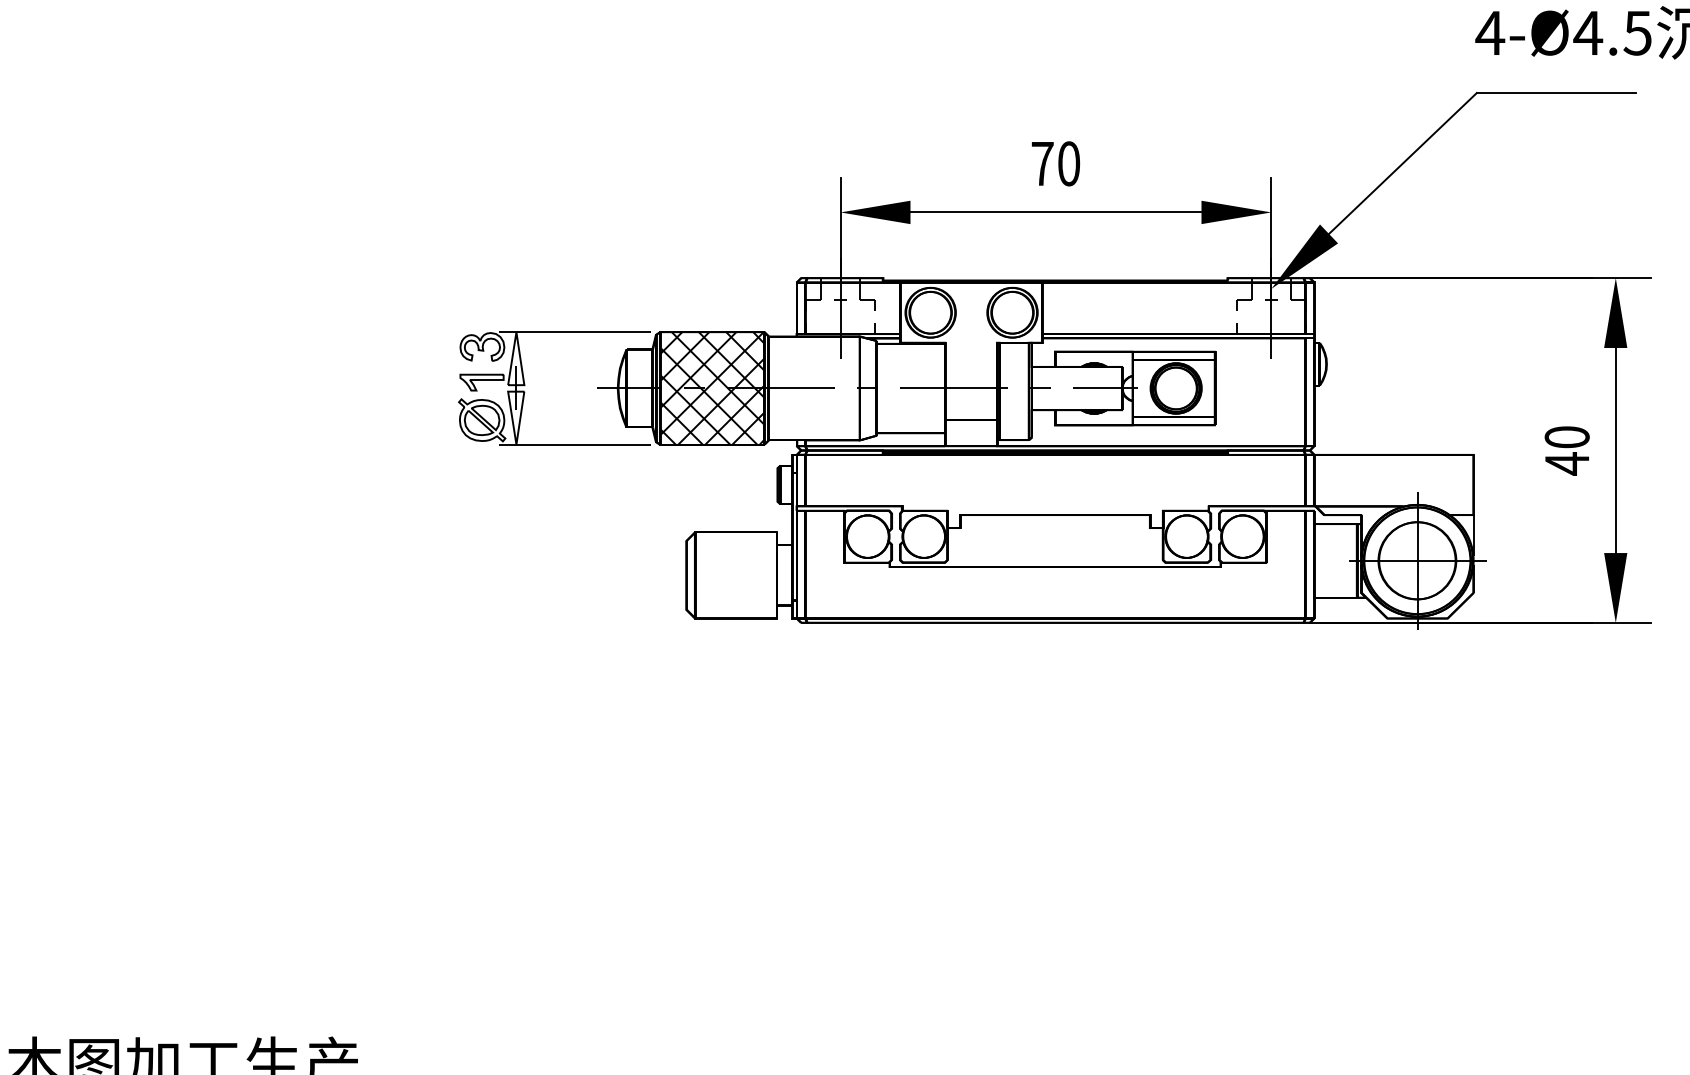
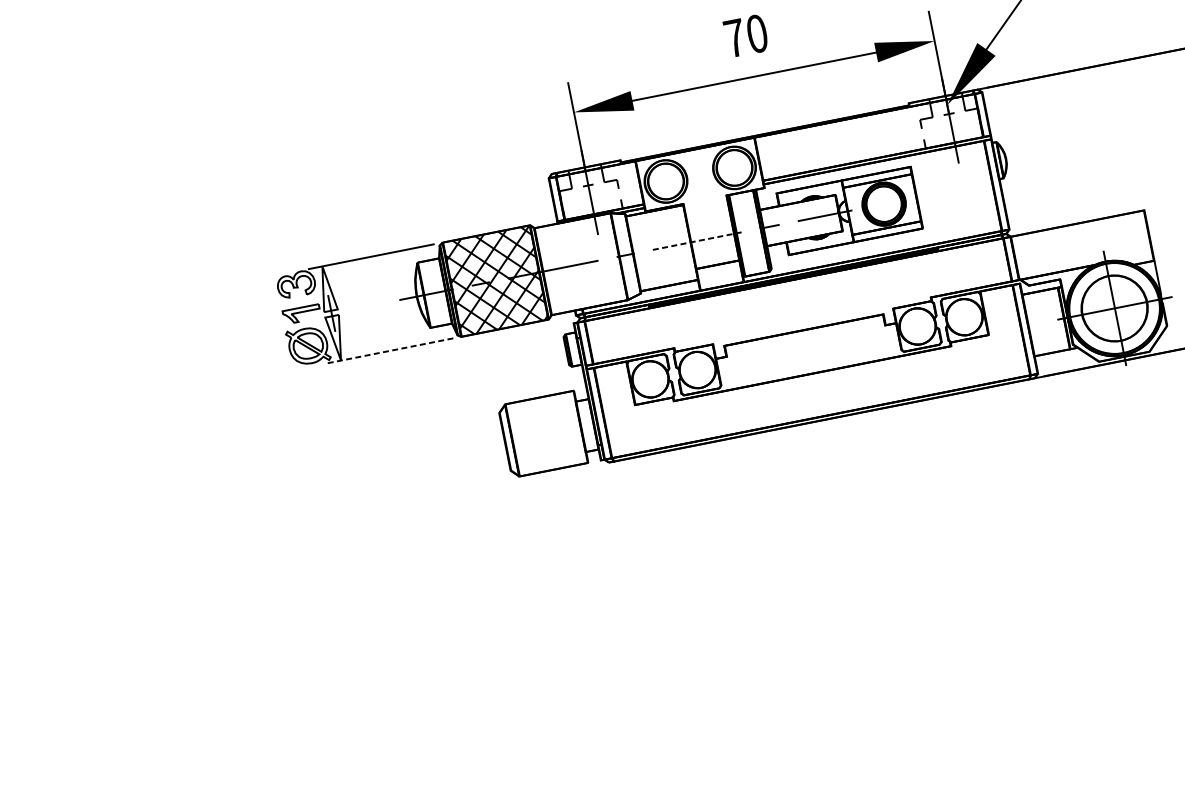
line: (954, 388) -> (698, 240), solid -> dashed
line: (574, 444) -> (389, 350), solid -> dashed

